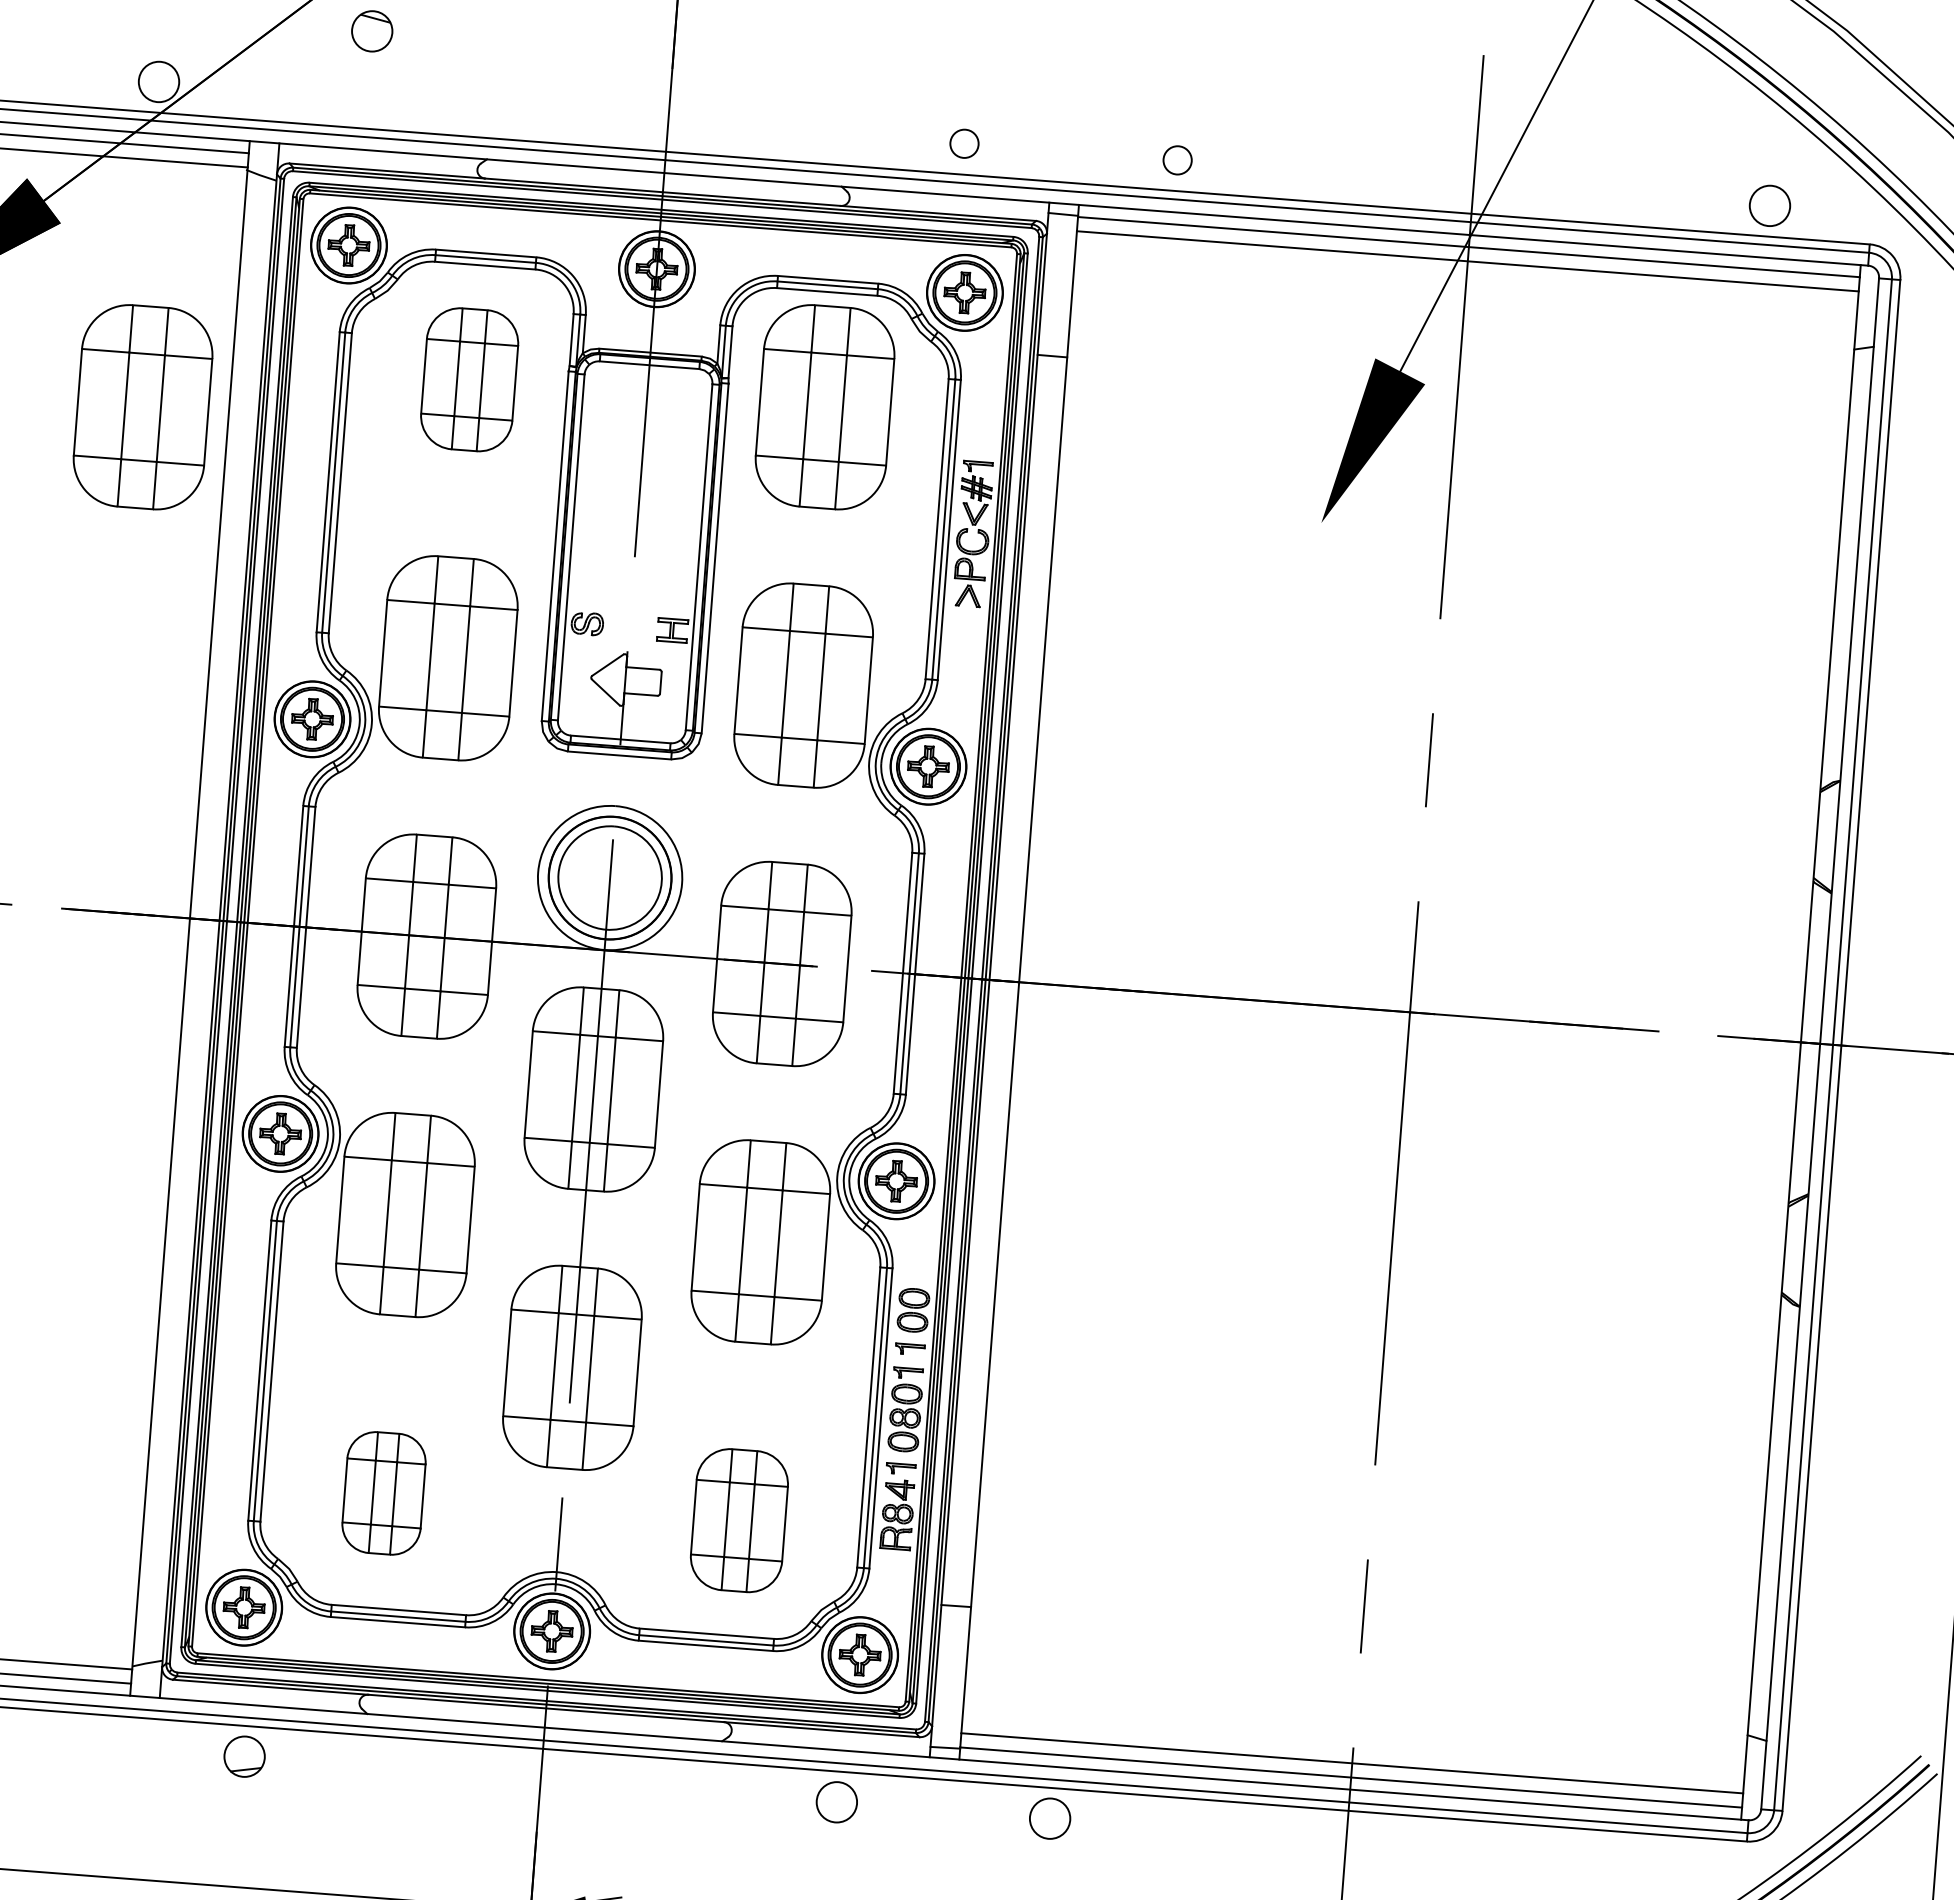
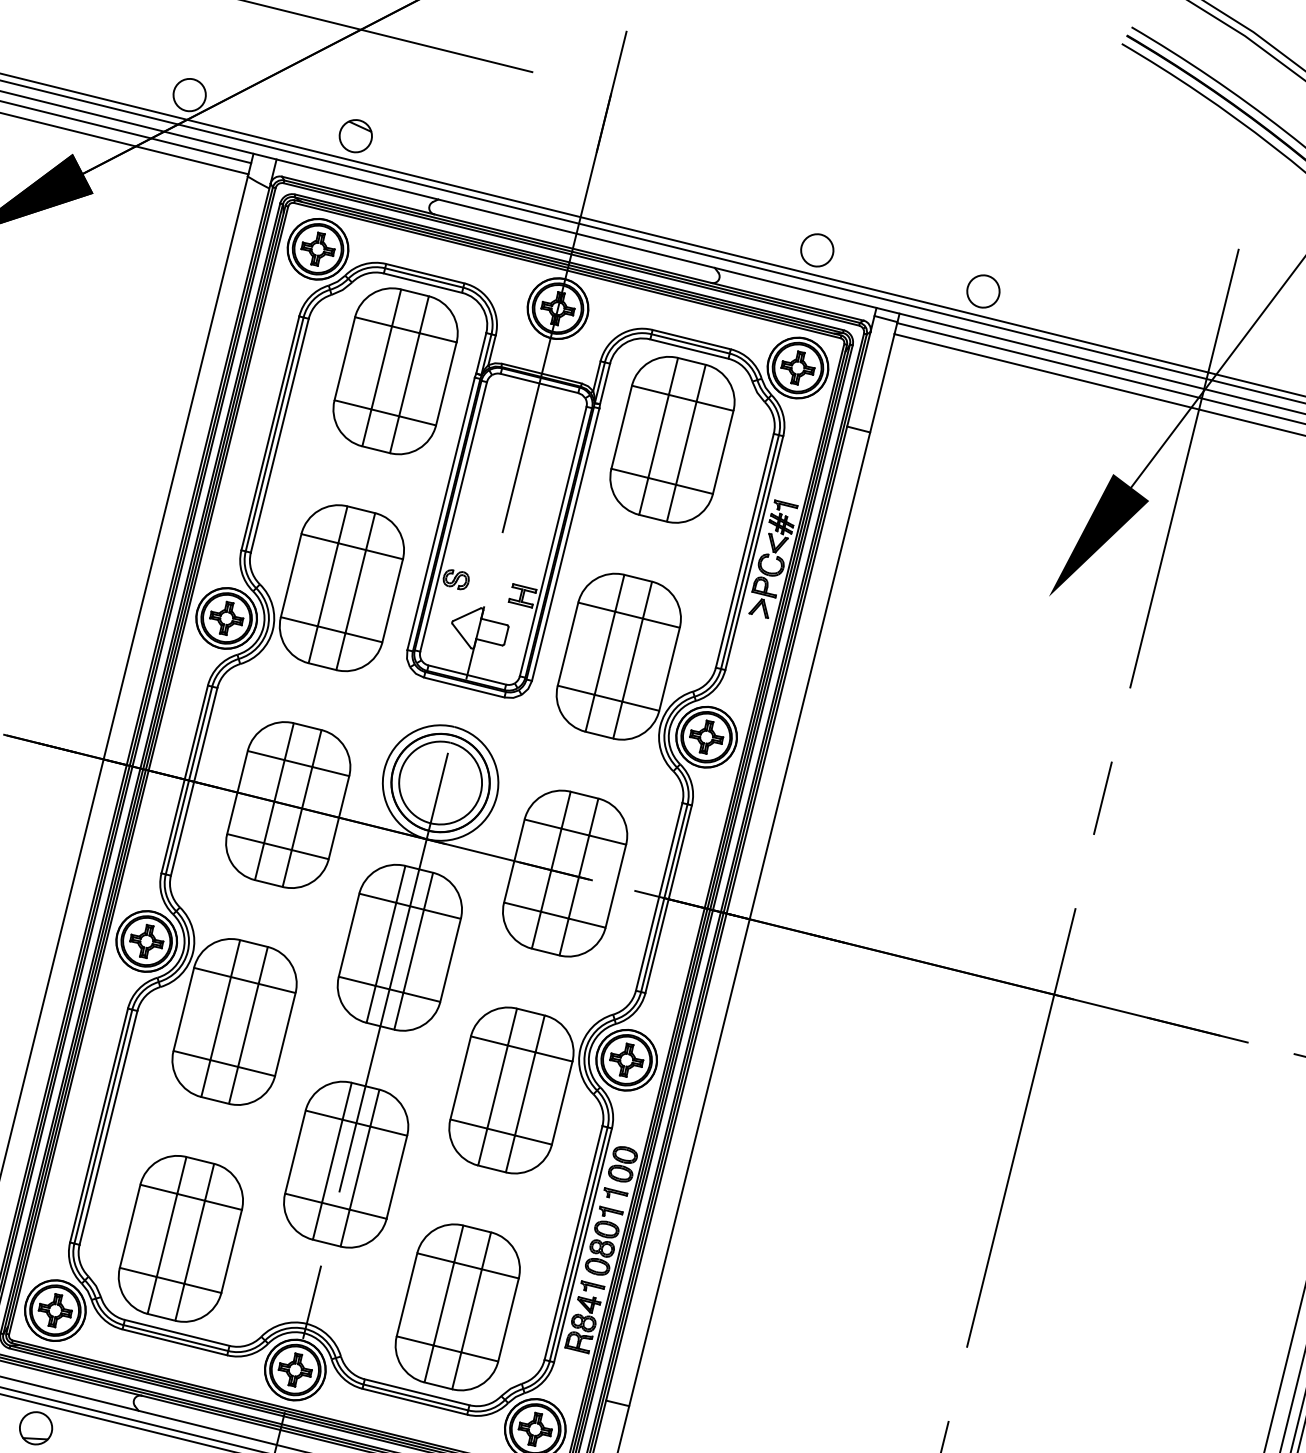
part: (372, 31) -> (356, 136), moved
circle: (964, 143) -> (817, 250), size x1.43
circle: (1177, 160) -> (983, 291), size x1.43
part: (469, 379) -> (395, 370), size x1.43
part: (142, 407) -> (133, 349), removed
part: (383, 1493) -> (180, 1238), size x1.67
part: (739, 1520) -> (457, 1307), size x1.43

